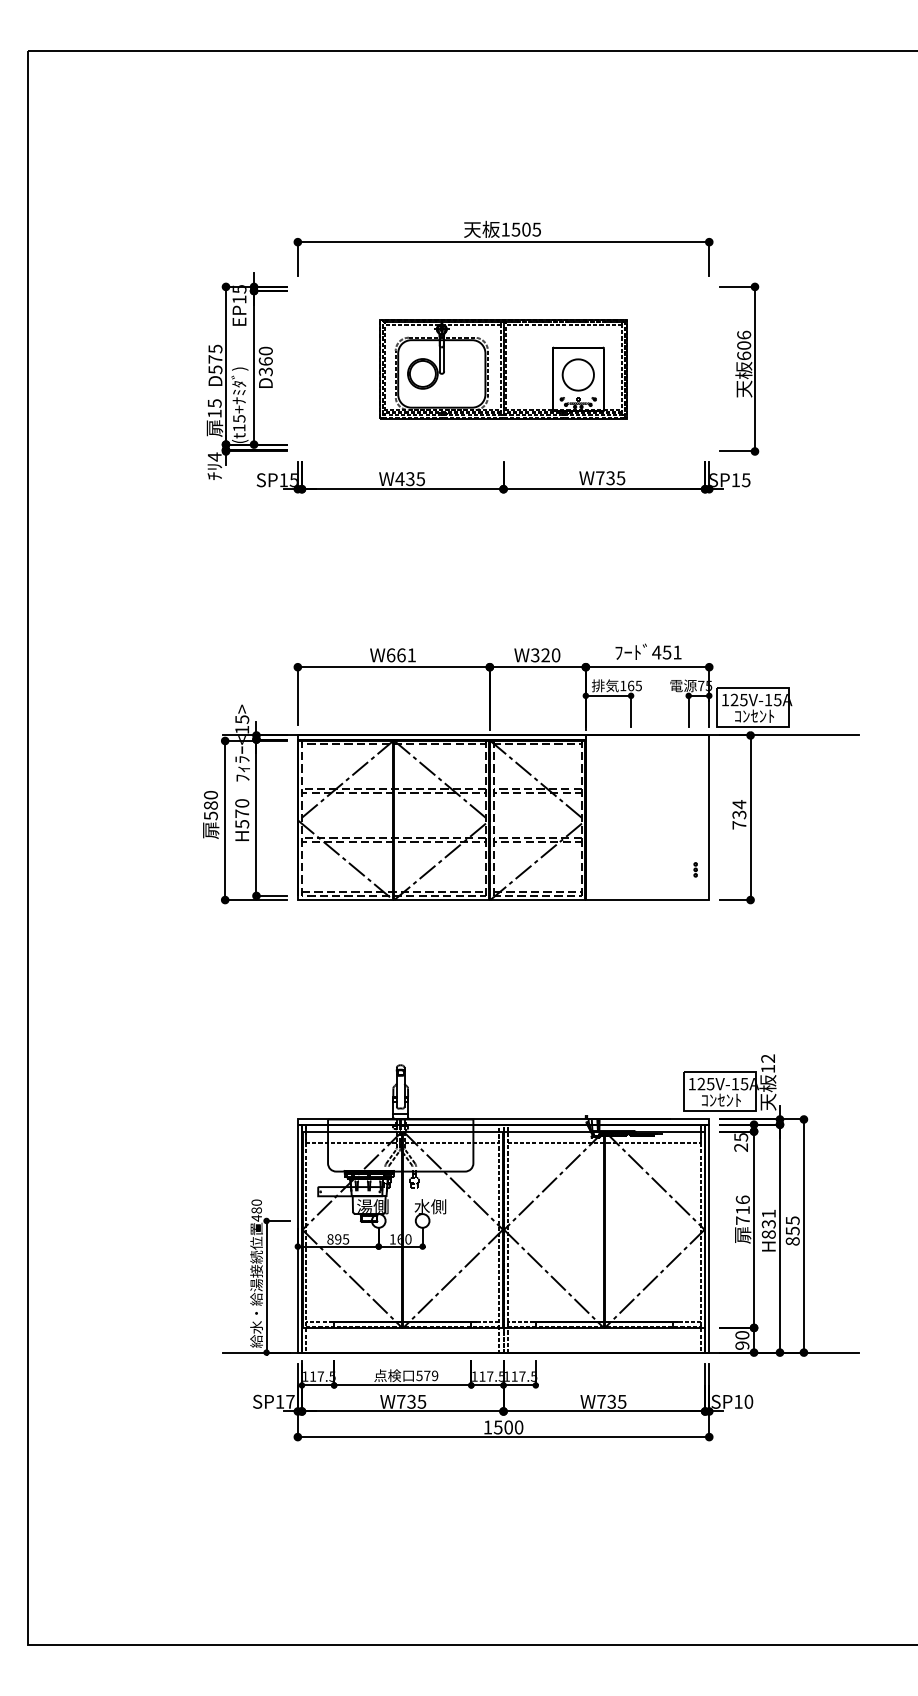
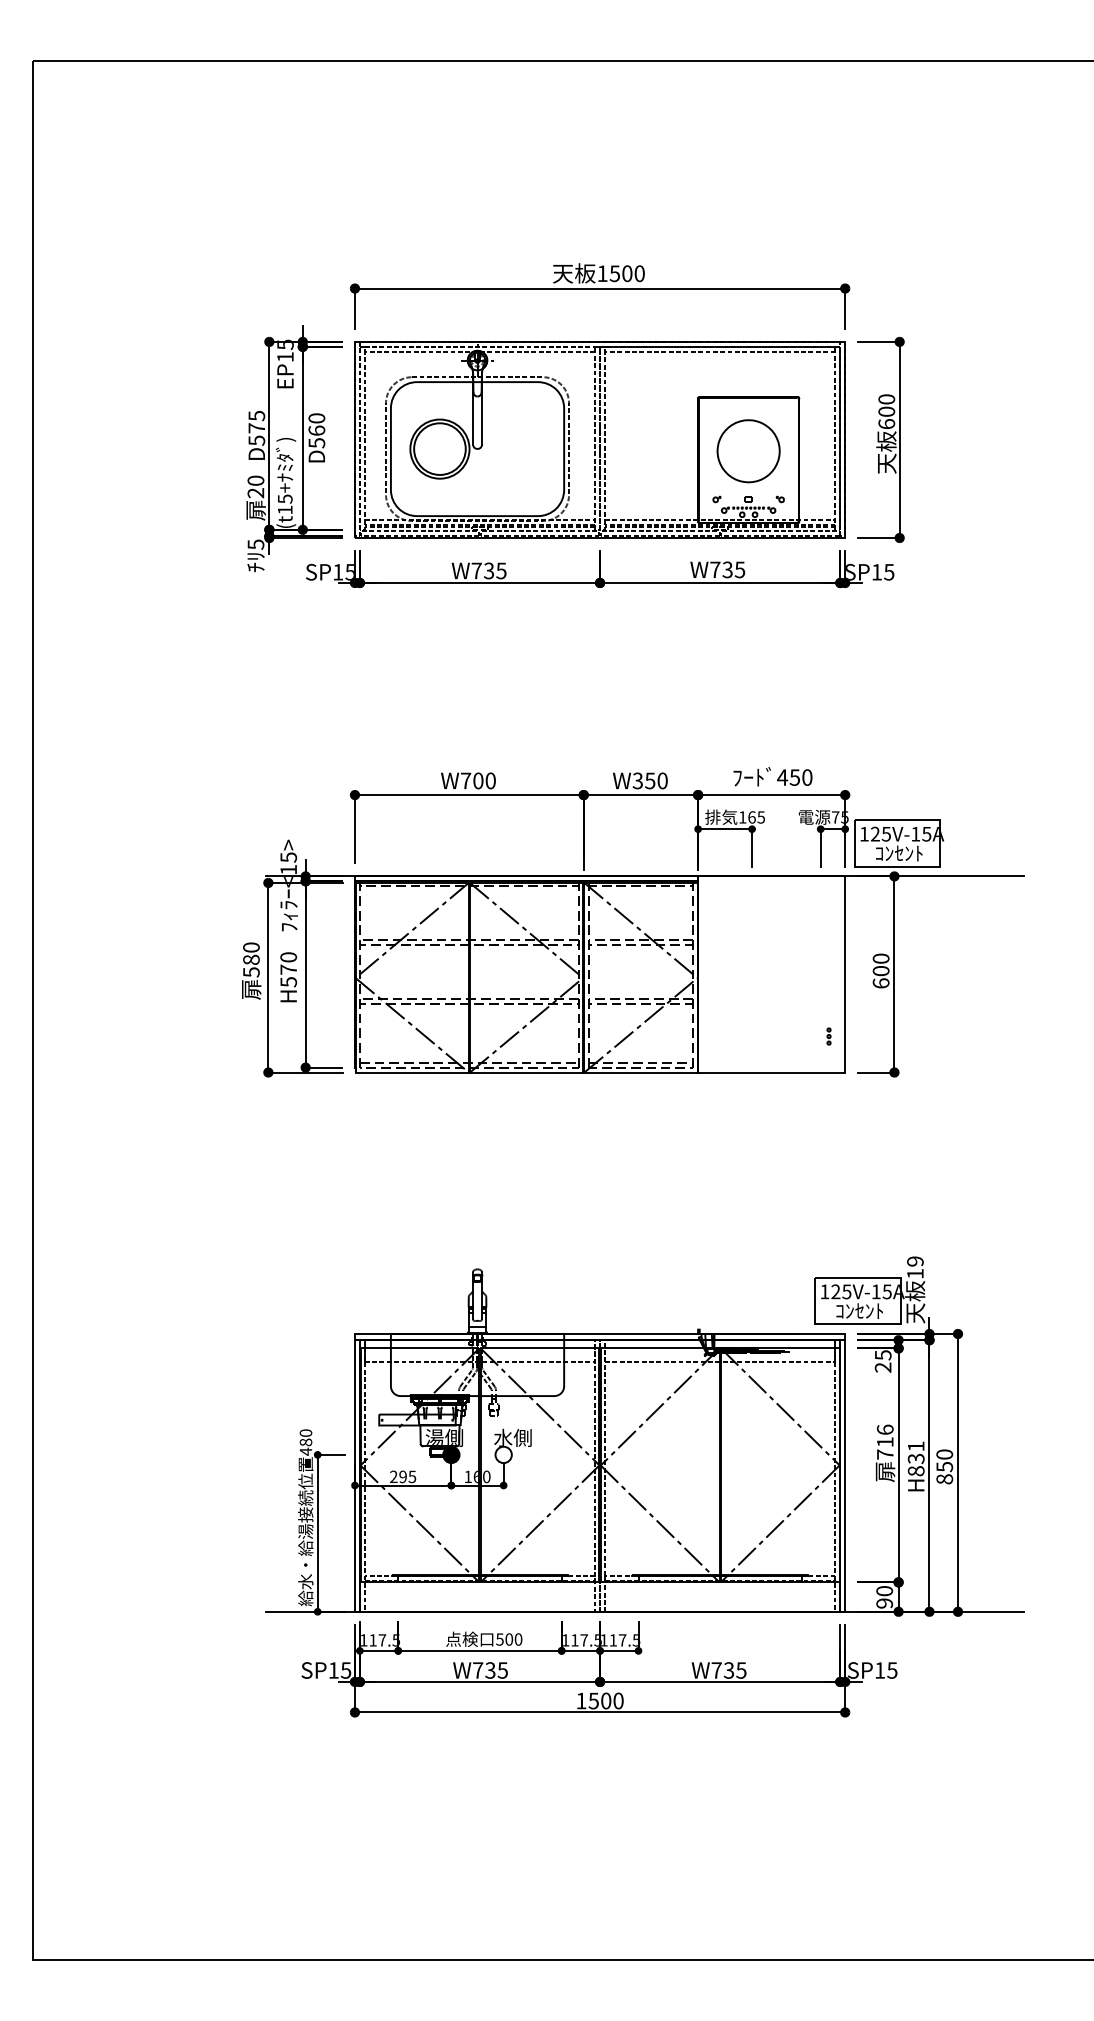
text: (536, 229) -> (639, 273), 1505 -> 1500
text: (743, 334) -> (886, 398), 606 -> 600
part: (503, 369) -> (600, 440), size x1.67
text: (265, 371) -> (316, 442), D360 -> D560
text: (214, 408) -> (255, 486), 15 -> 20
text: (214, 456) -> (255, 543), 4 -> 5
text: (399, 478) -> (476, 570), W435 -> W735
text: (677, 652) -> (807, 777), 451 -> 450
text: (401, 655) -> (478, 781), W661 -> W700
text: (545, 655) -> (650, 781), W320 -> W350
text: (739, 814) -> (881, 970), 734 -> 600
text: (768, 1058) -> (915, 1261), 12 -> 19
fill: (378, 1220) -> (451, 1454), added
text: (792, 1220) -> (944, 1454), 855 -> 850
text: (330, 1239) -> (393, 1477), 895 -> 295
text: (431, 1375) -> (514, 1639), 579 -> 500
text: (290, 1401) -> (346, 1670), SP17 -> SP15
text: (748, 1401) -> (891, 1670), SP10 -> SP15

